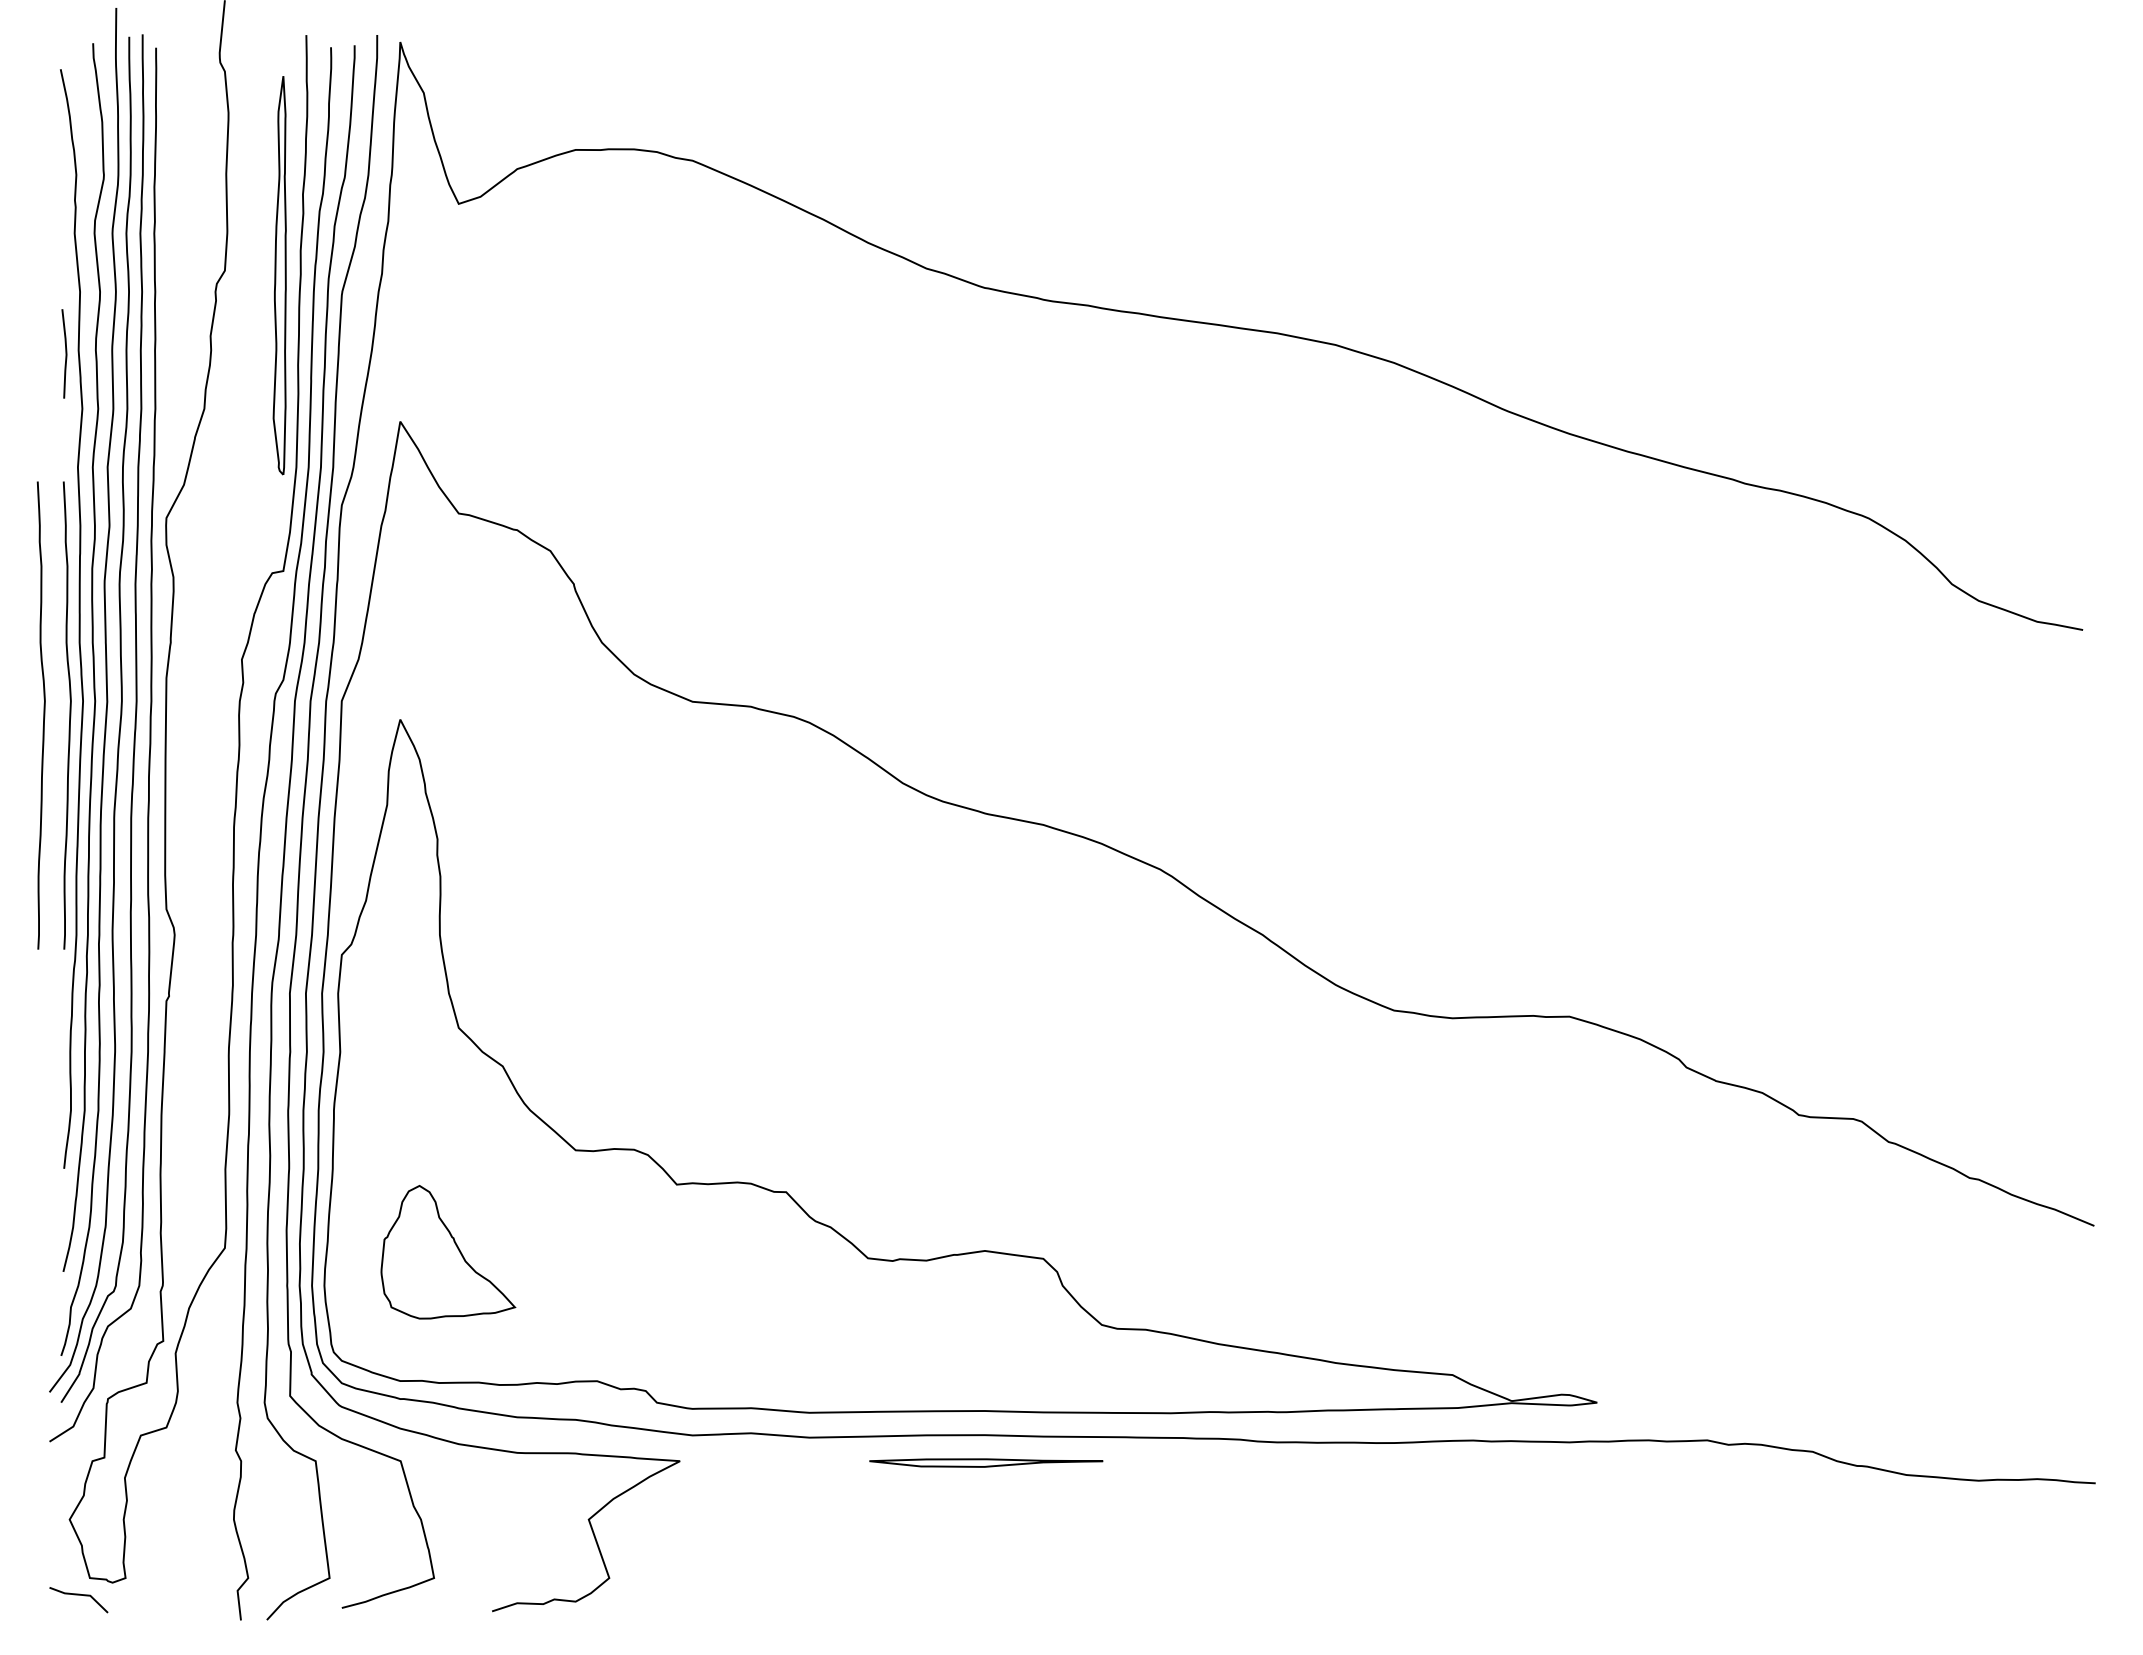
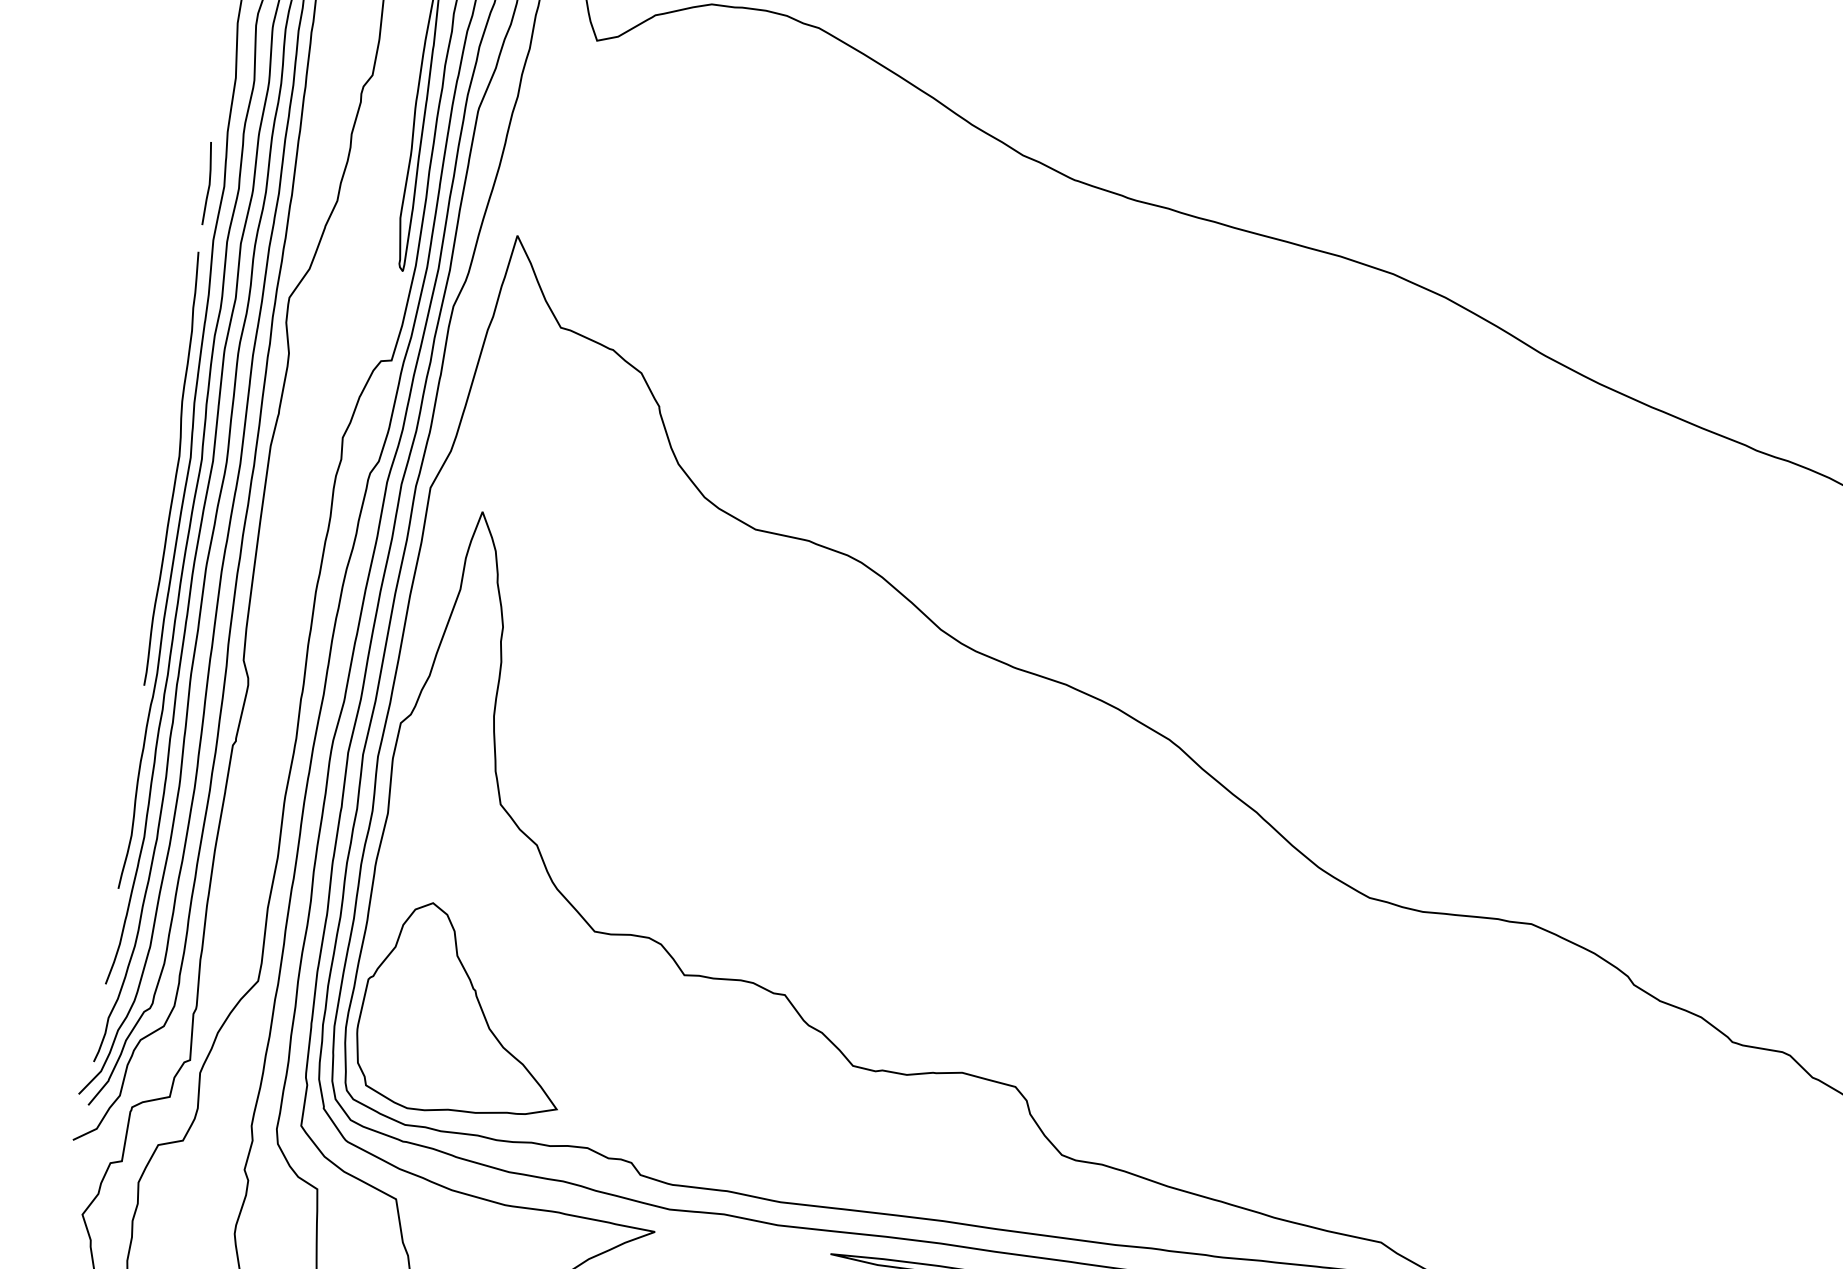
line: (65, 353) -> (208, 183), moved
curve: (43, 715) -> (152, 466), removed
part: (448, 1251) -> (464, 1010), size x1.67

